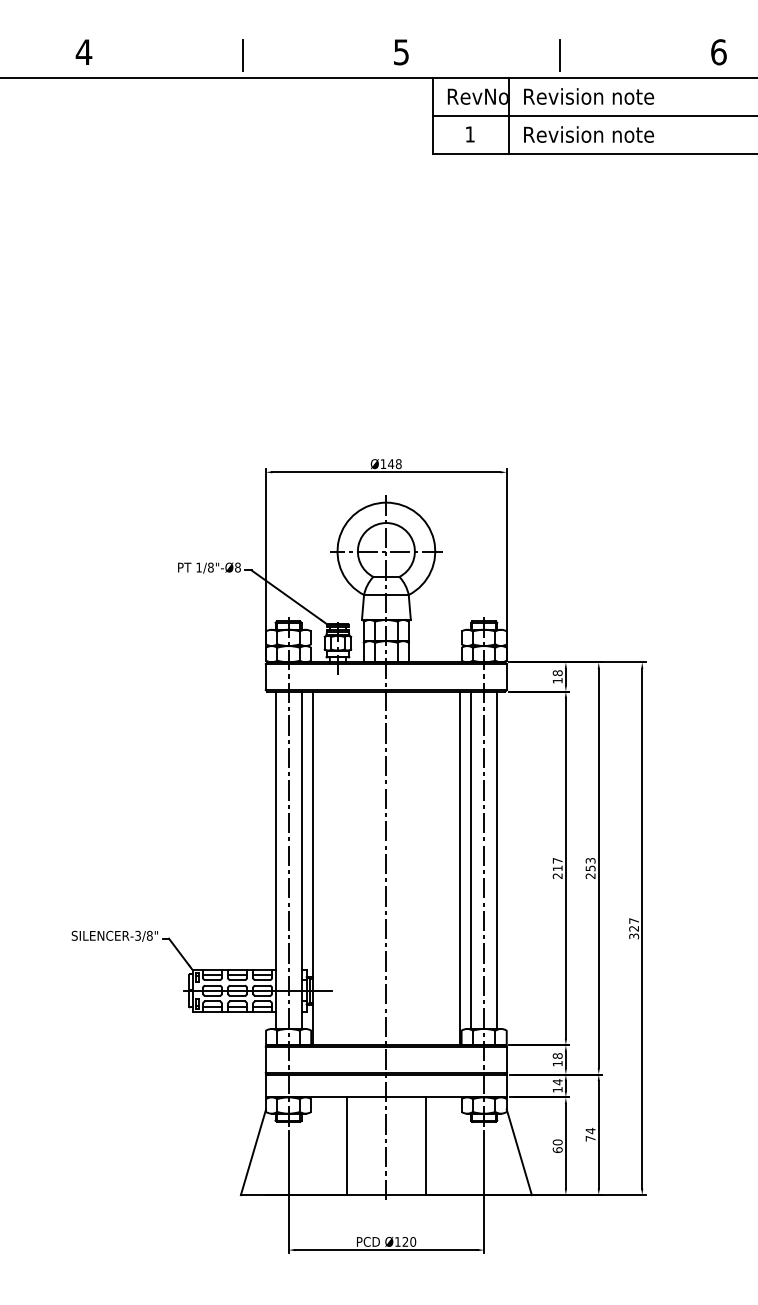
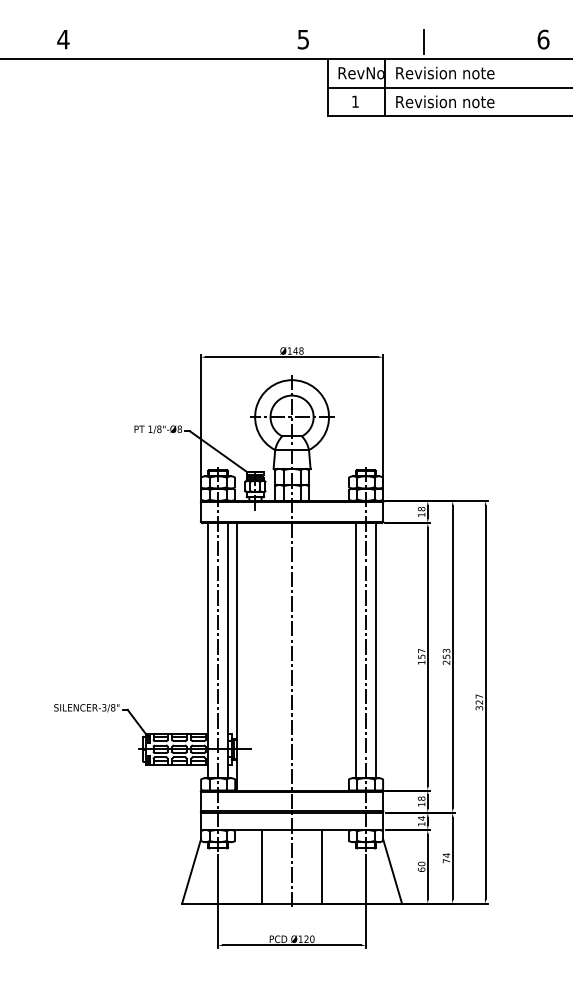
line: (242, 55) -> (183, 42), removed
line: (459, 868) -> (347, 656), removed
text: (557, 871) -> (421, 659), 217 -> 157

